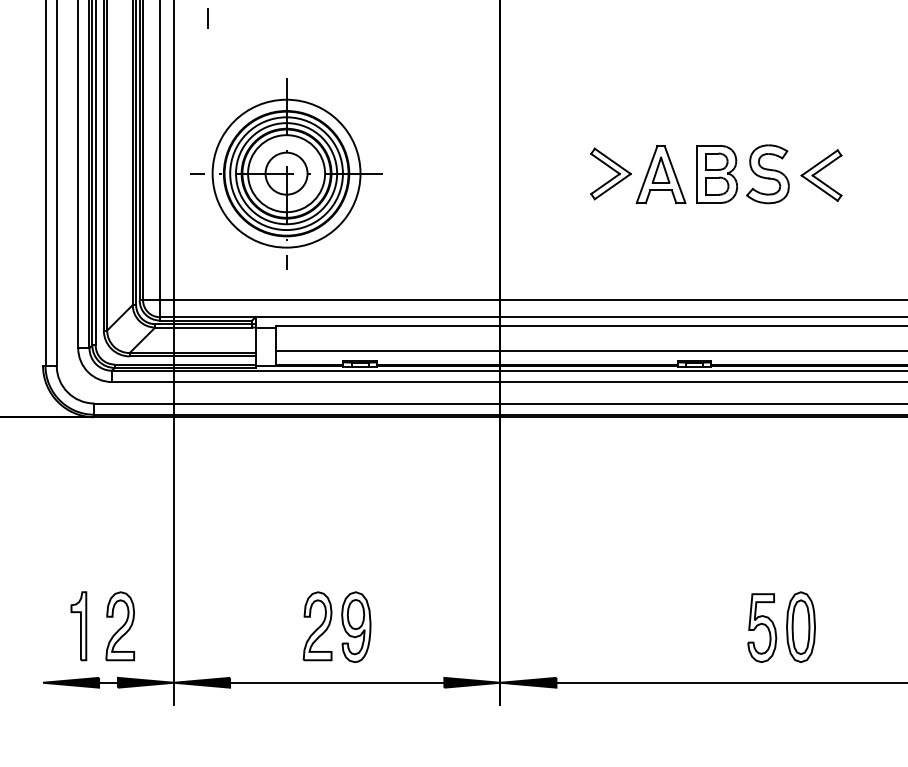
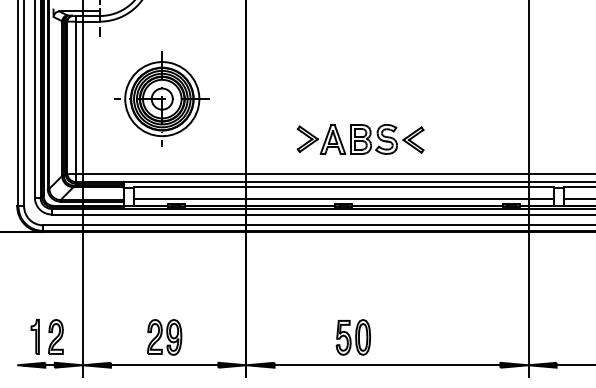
part: (284, 172) -> (161, 98), moved
part: (715, 174) -> (360, 139), moved
part: (781, 627) -> (353, 337), moved

